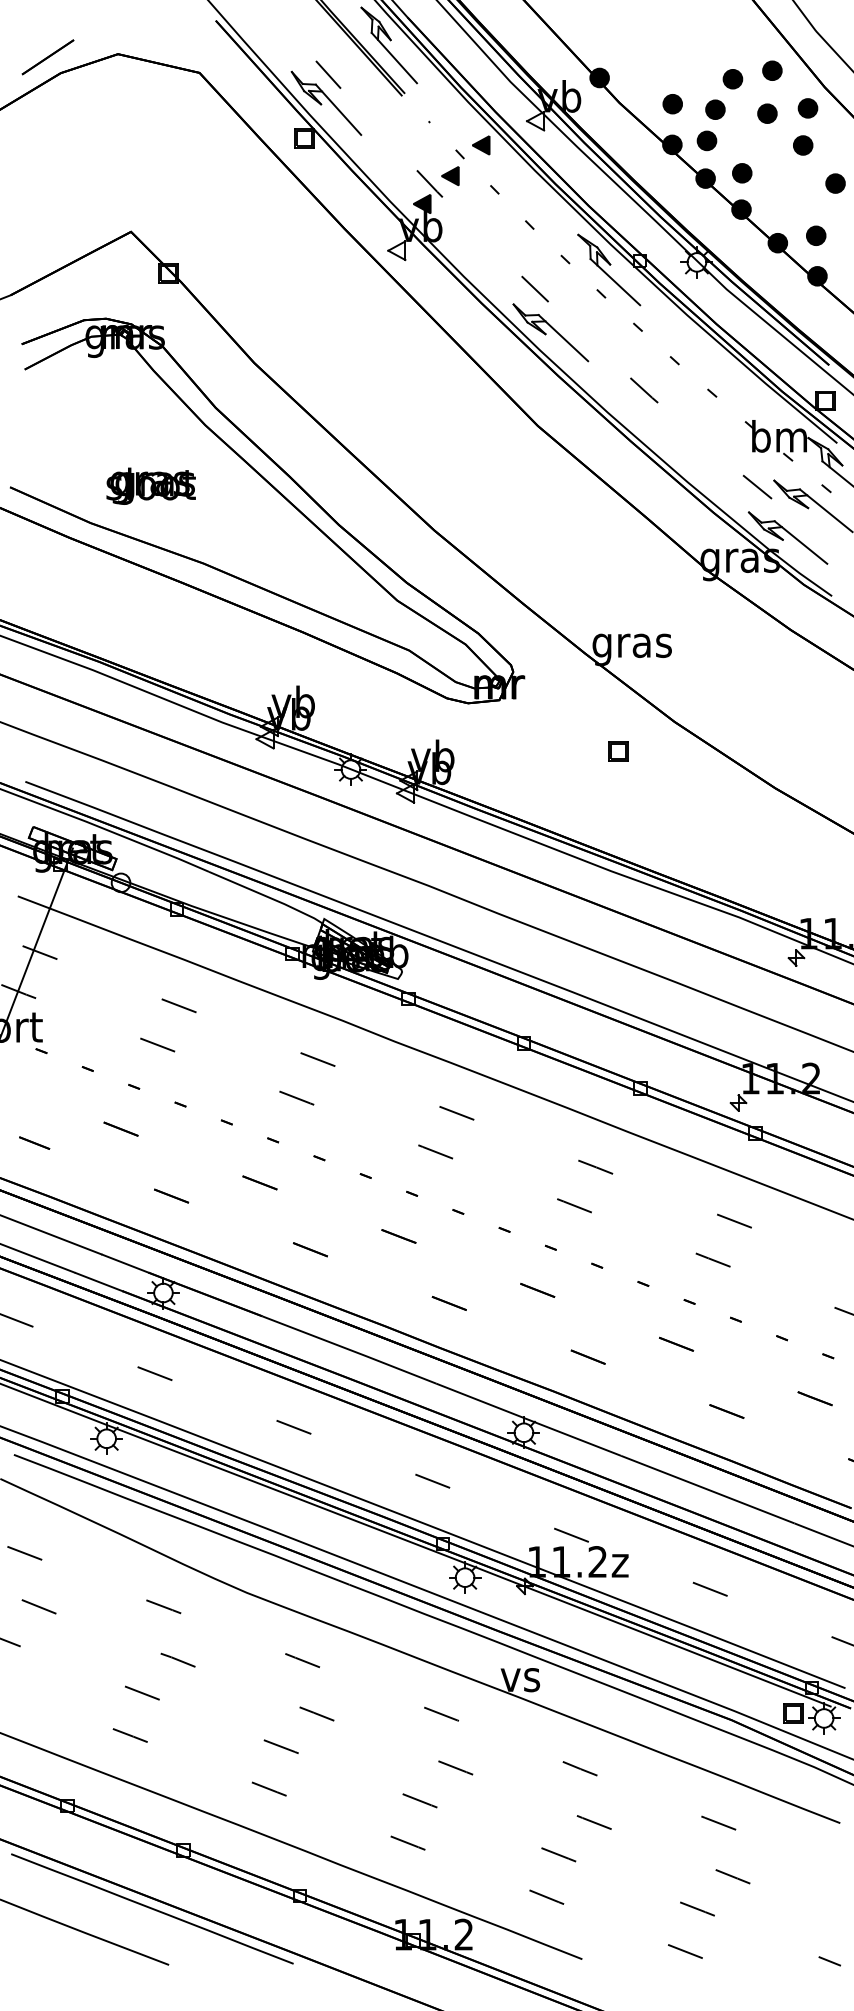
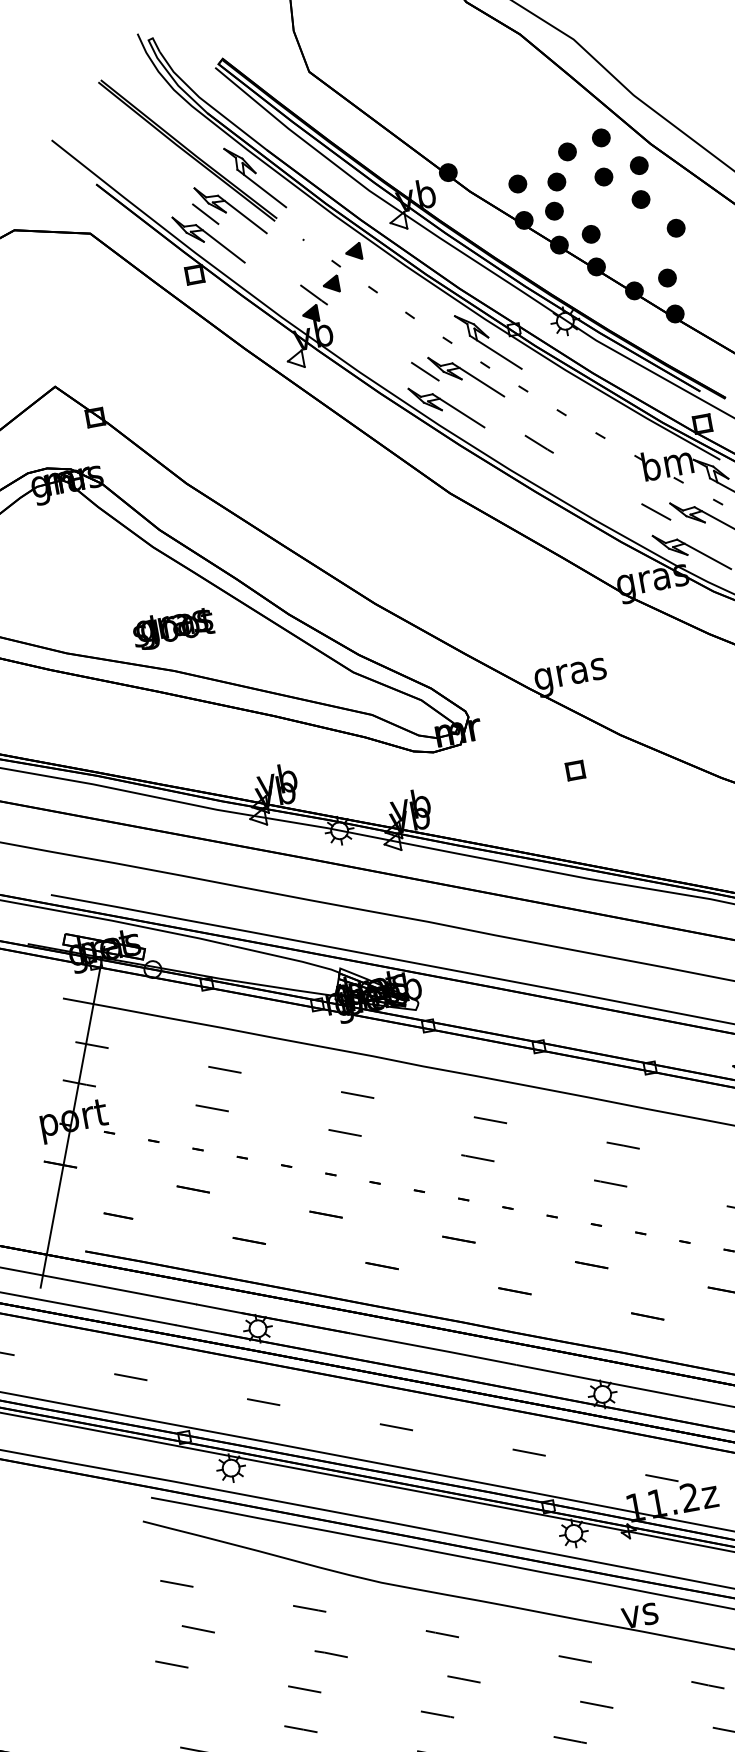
part: (355, 75) -> (229, 210), added
part: (578, 302) -> (466, 376), added
text: (150, 485) -> (172, 627), moved

